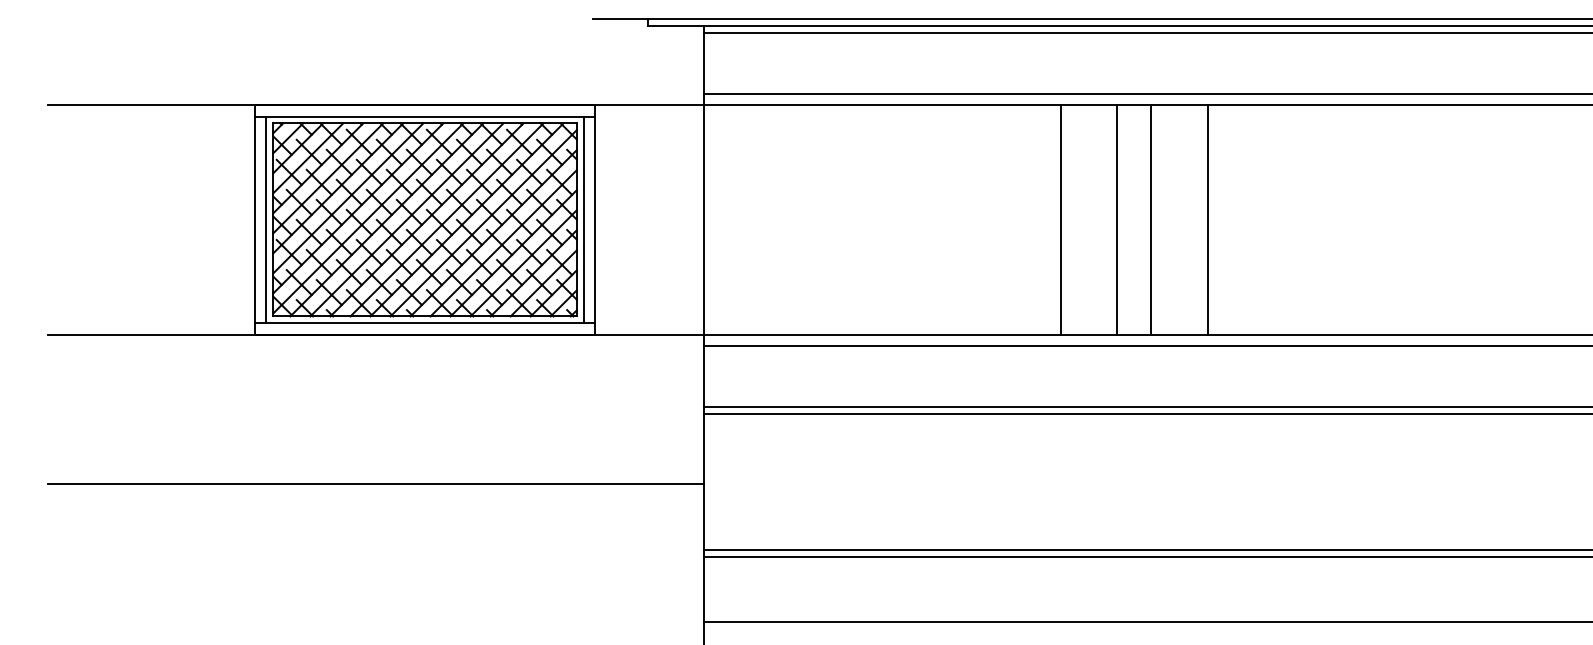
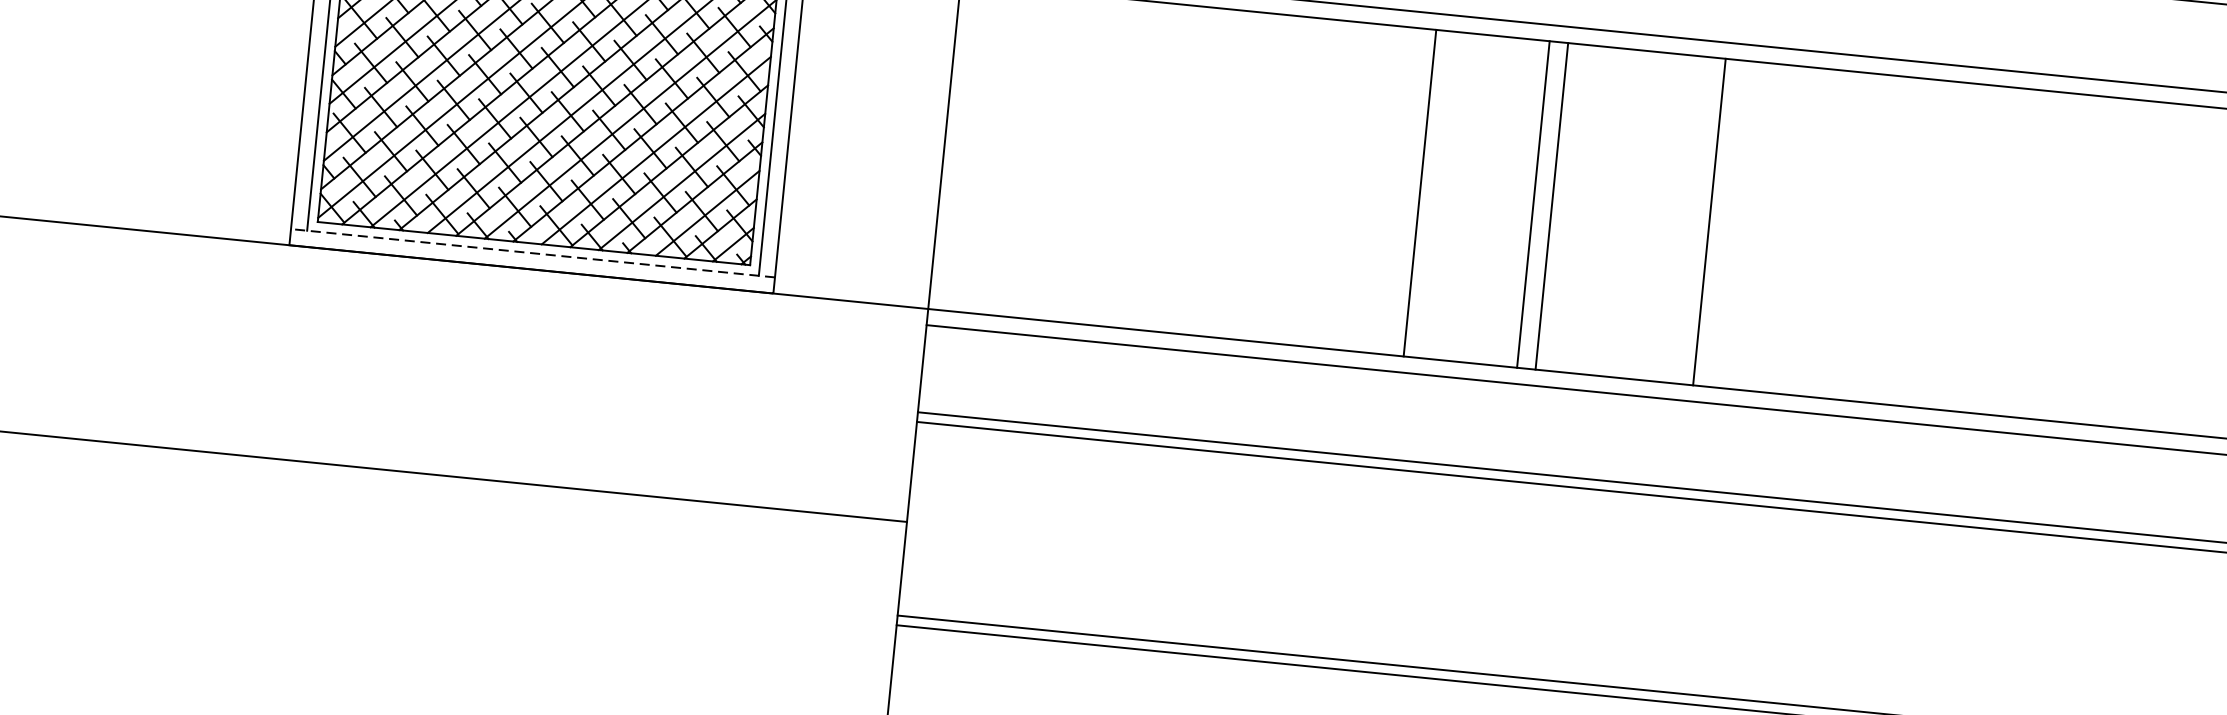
line: (1060, 219) -> (1419, 192), moved
line: (1151, 219) -> (1552, 205), moved
line: (1207, 219) -> (1708, 221), moved
line: (425, 323) -> (533, 253), solid -> dashed

